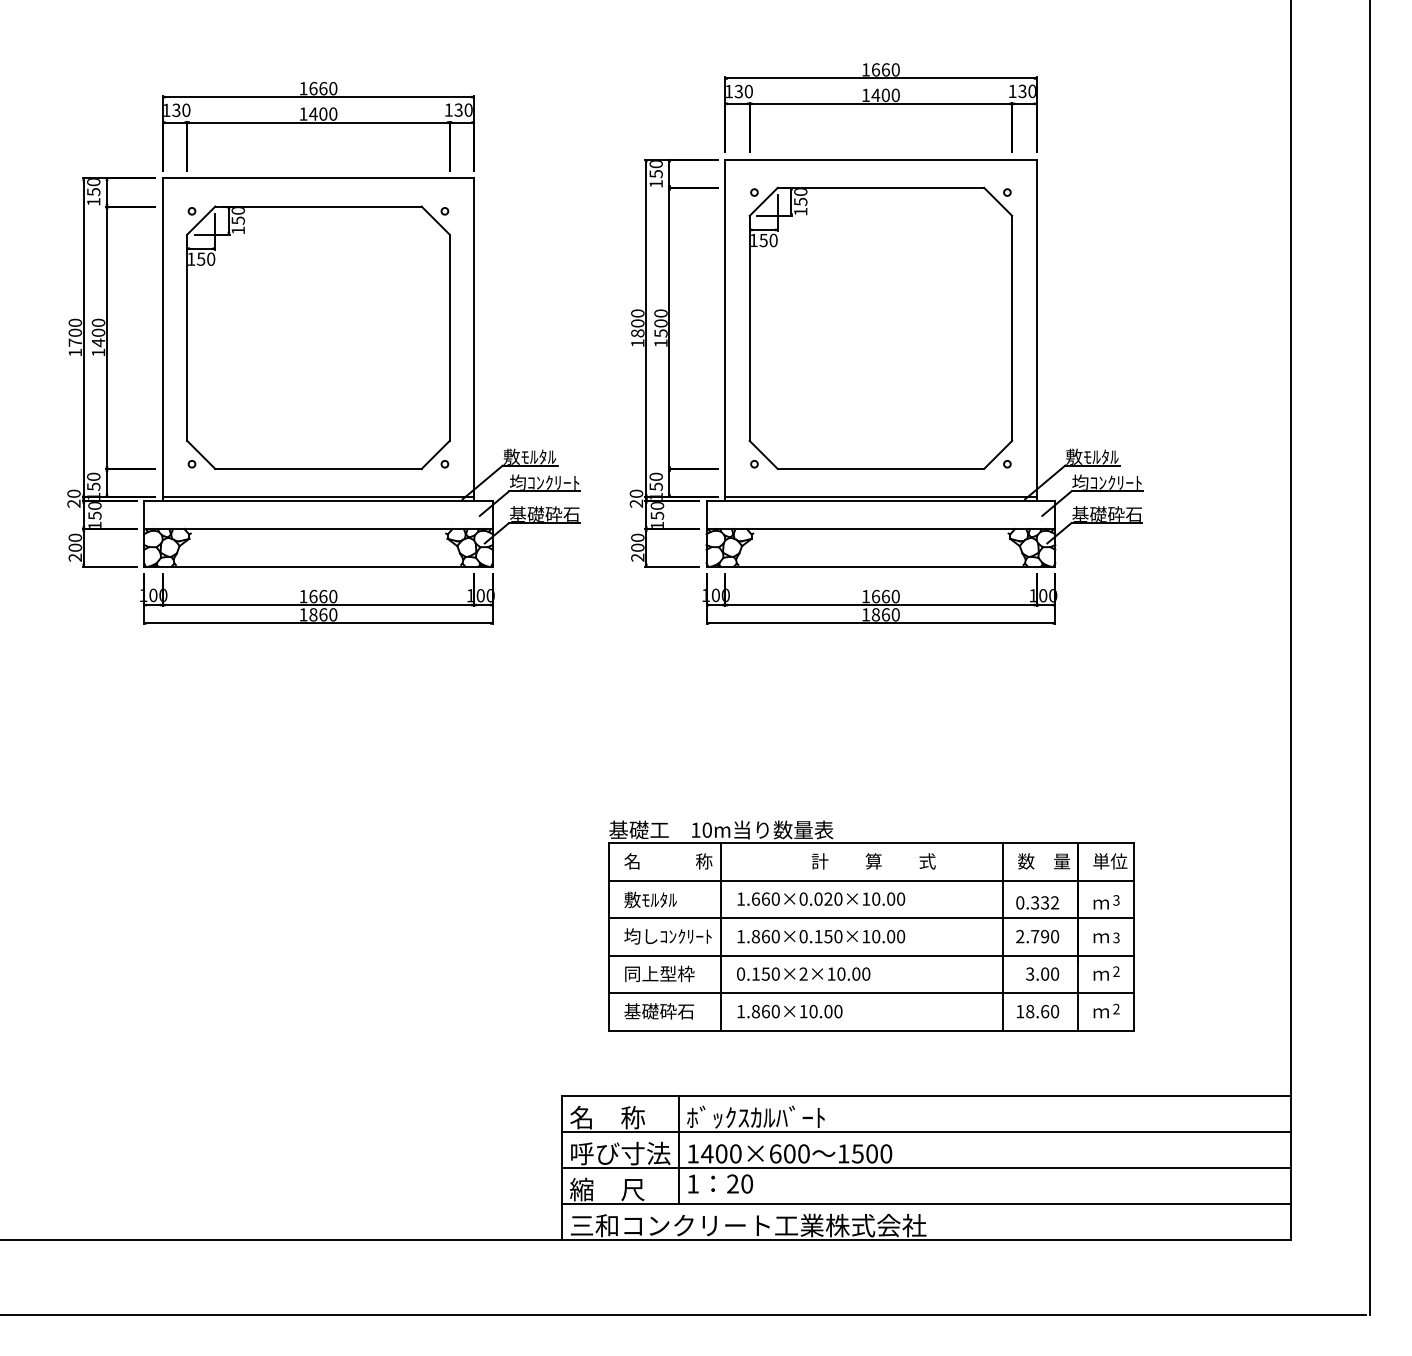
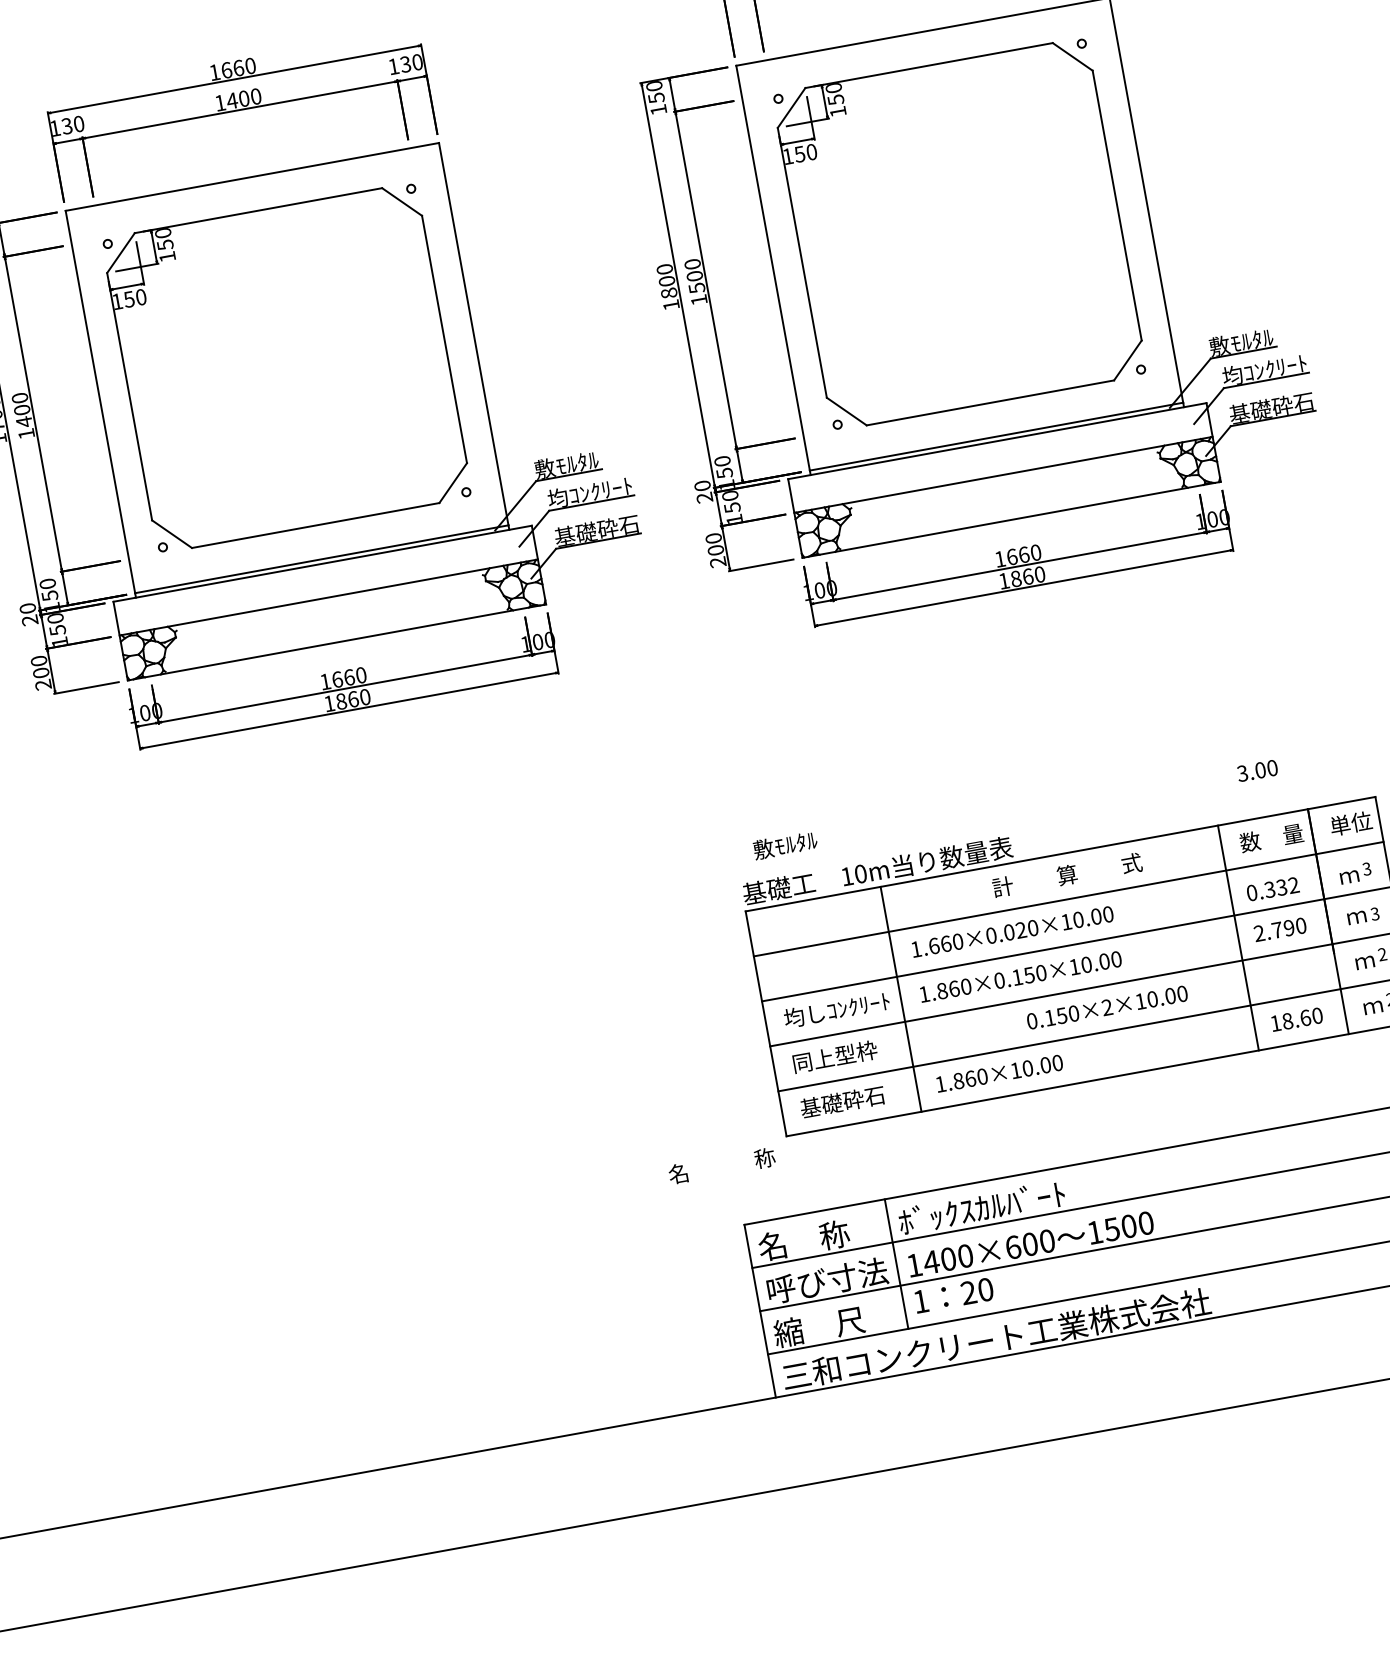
text: (668, 861) -> (722, 1166), moved
text: (650, 899) -> (785, 844), moved
text: (803, 973) -> (1107, 1006), moved
text: (1042, 973) -> (1257, 770), moved

